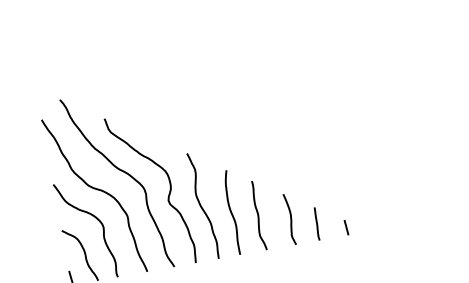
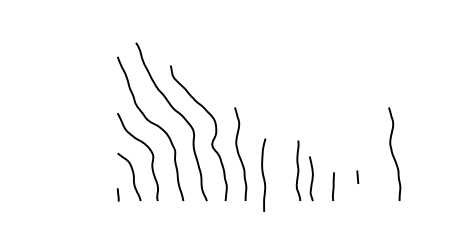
curve: (379, 173) -> (393, 153), added
curve: (231, 211) -> (263, 174), moved
curve: (258, 215) -> (298, 170), moved
curve: (345, 226) -> (357, 176), moved

